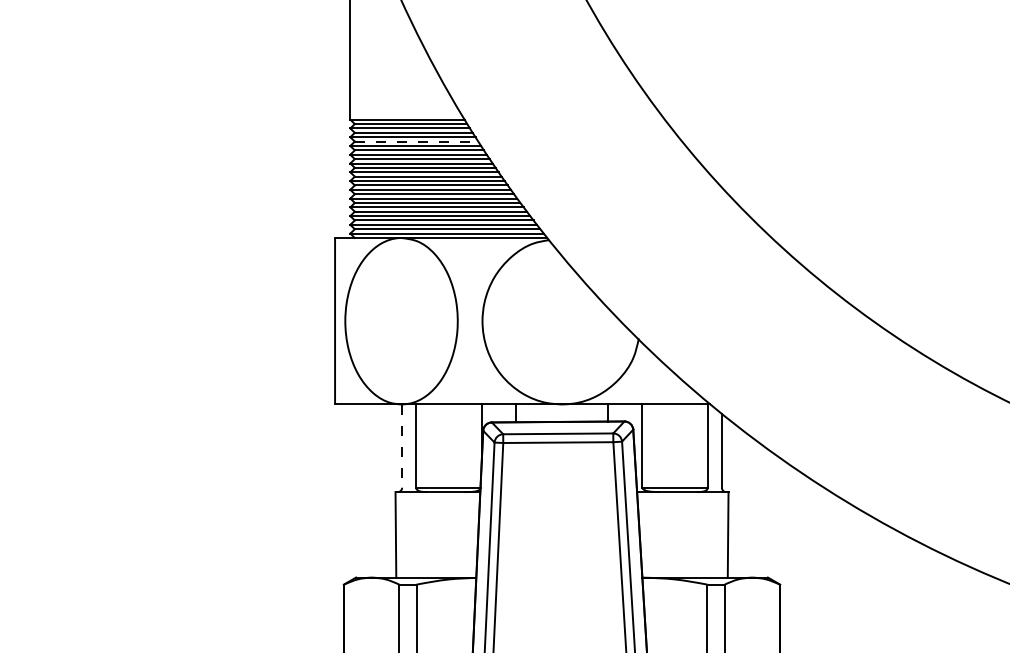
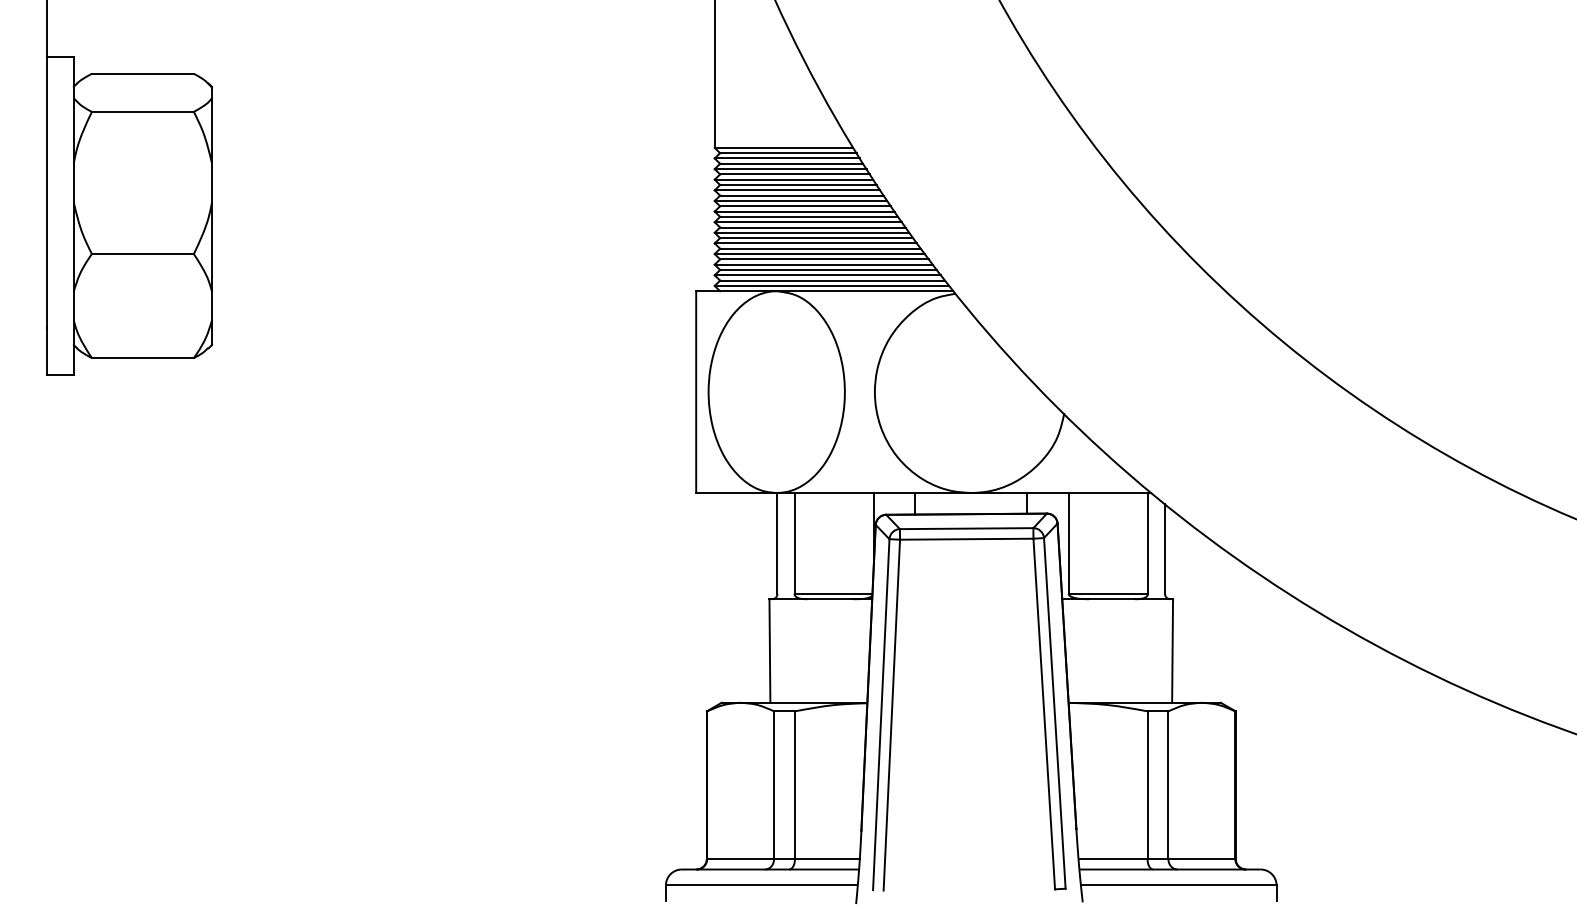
line: (416, 141) -> (794, 174), dashed -> solid
line: (402, 446) -> (777, 543), dashed -> solid

